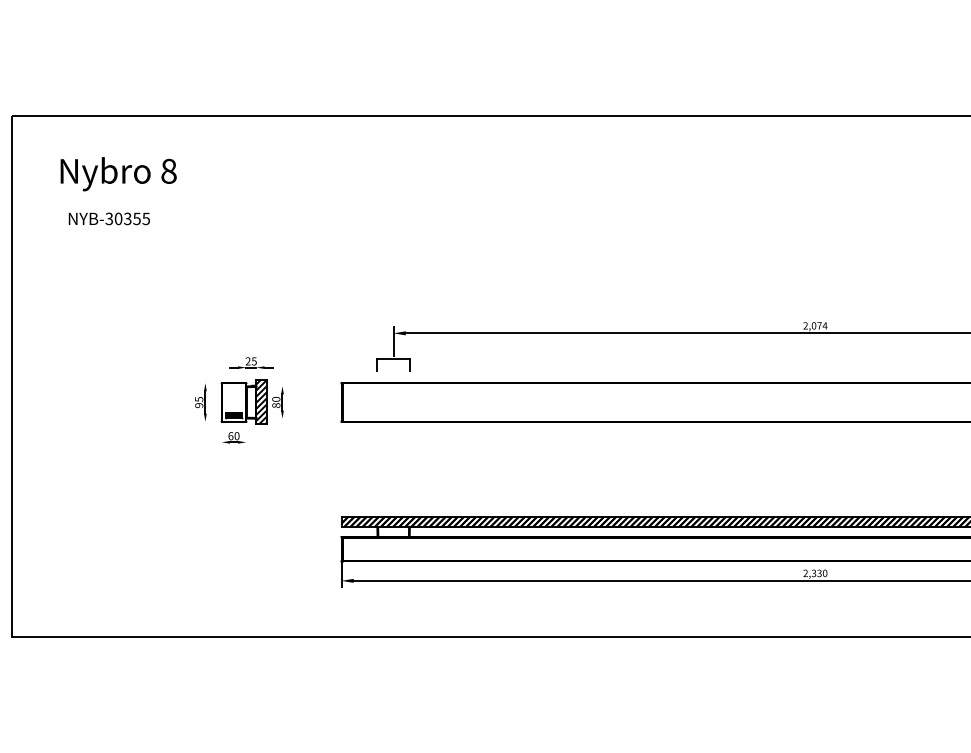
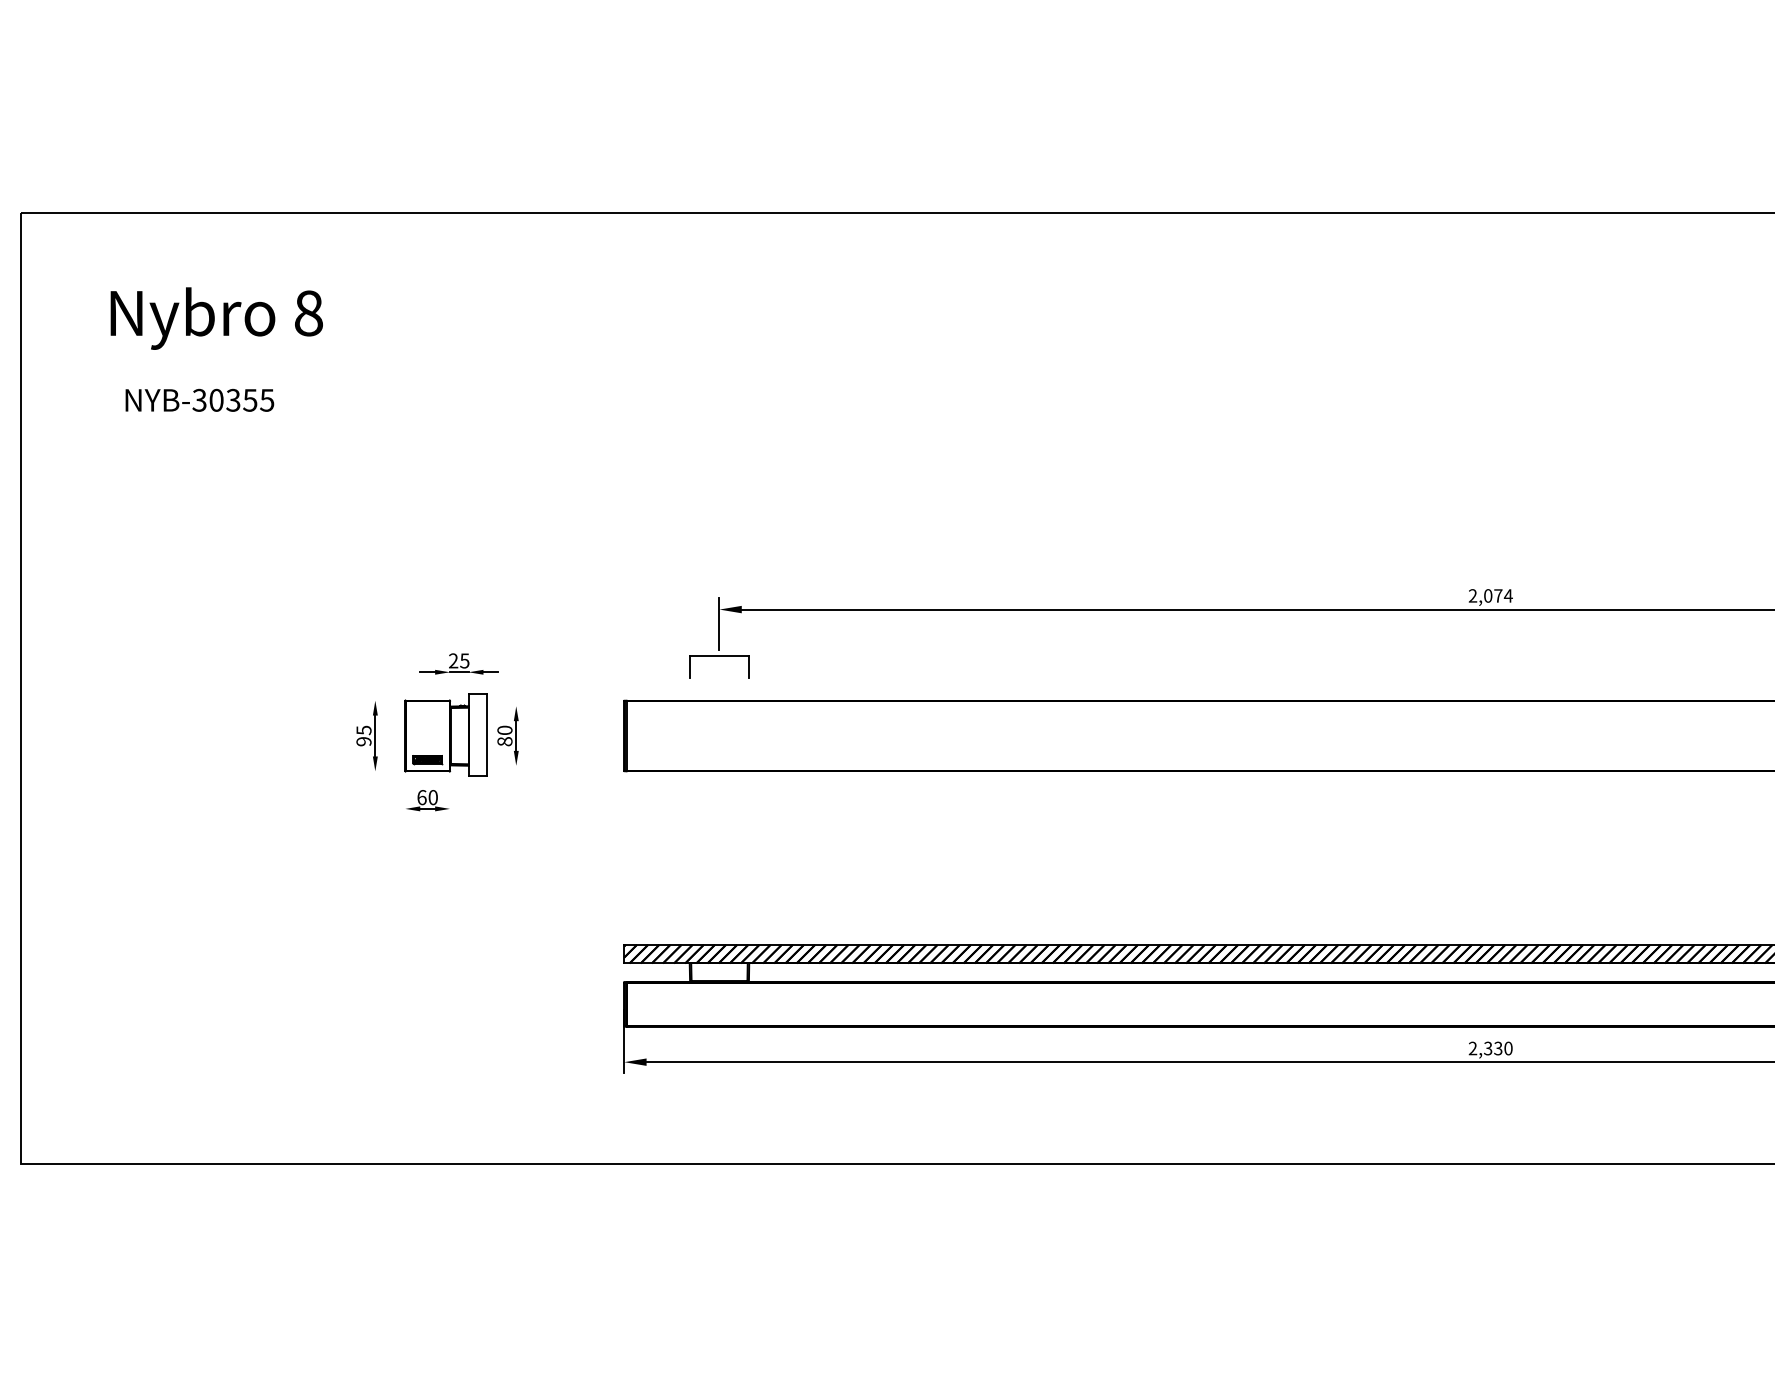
hatch: (261, 401) -> (477, 734), removed

